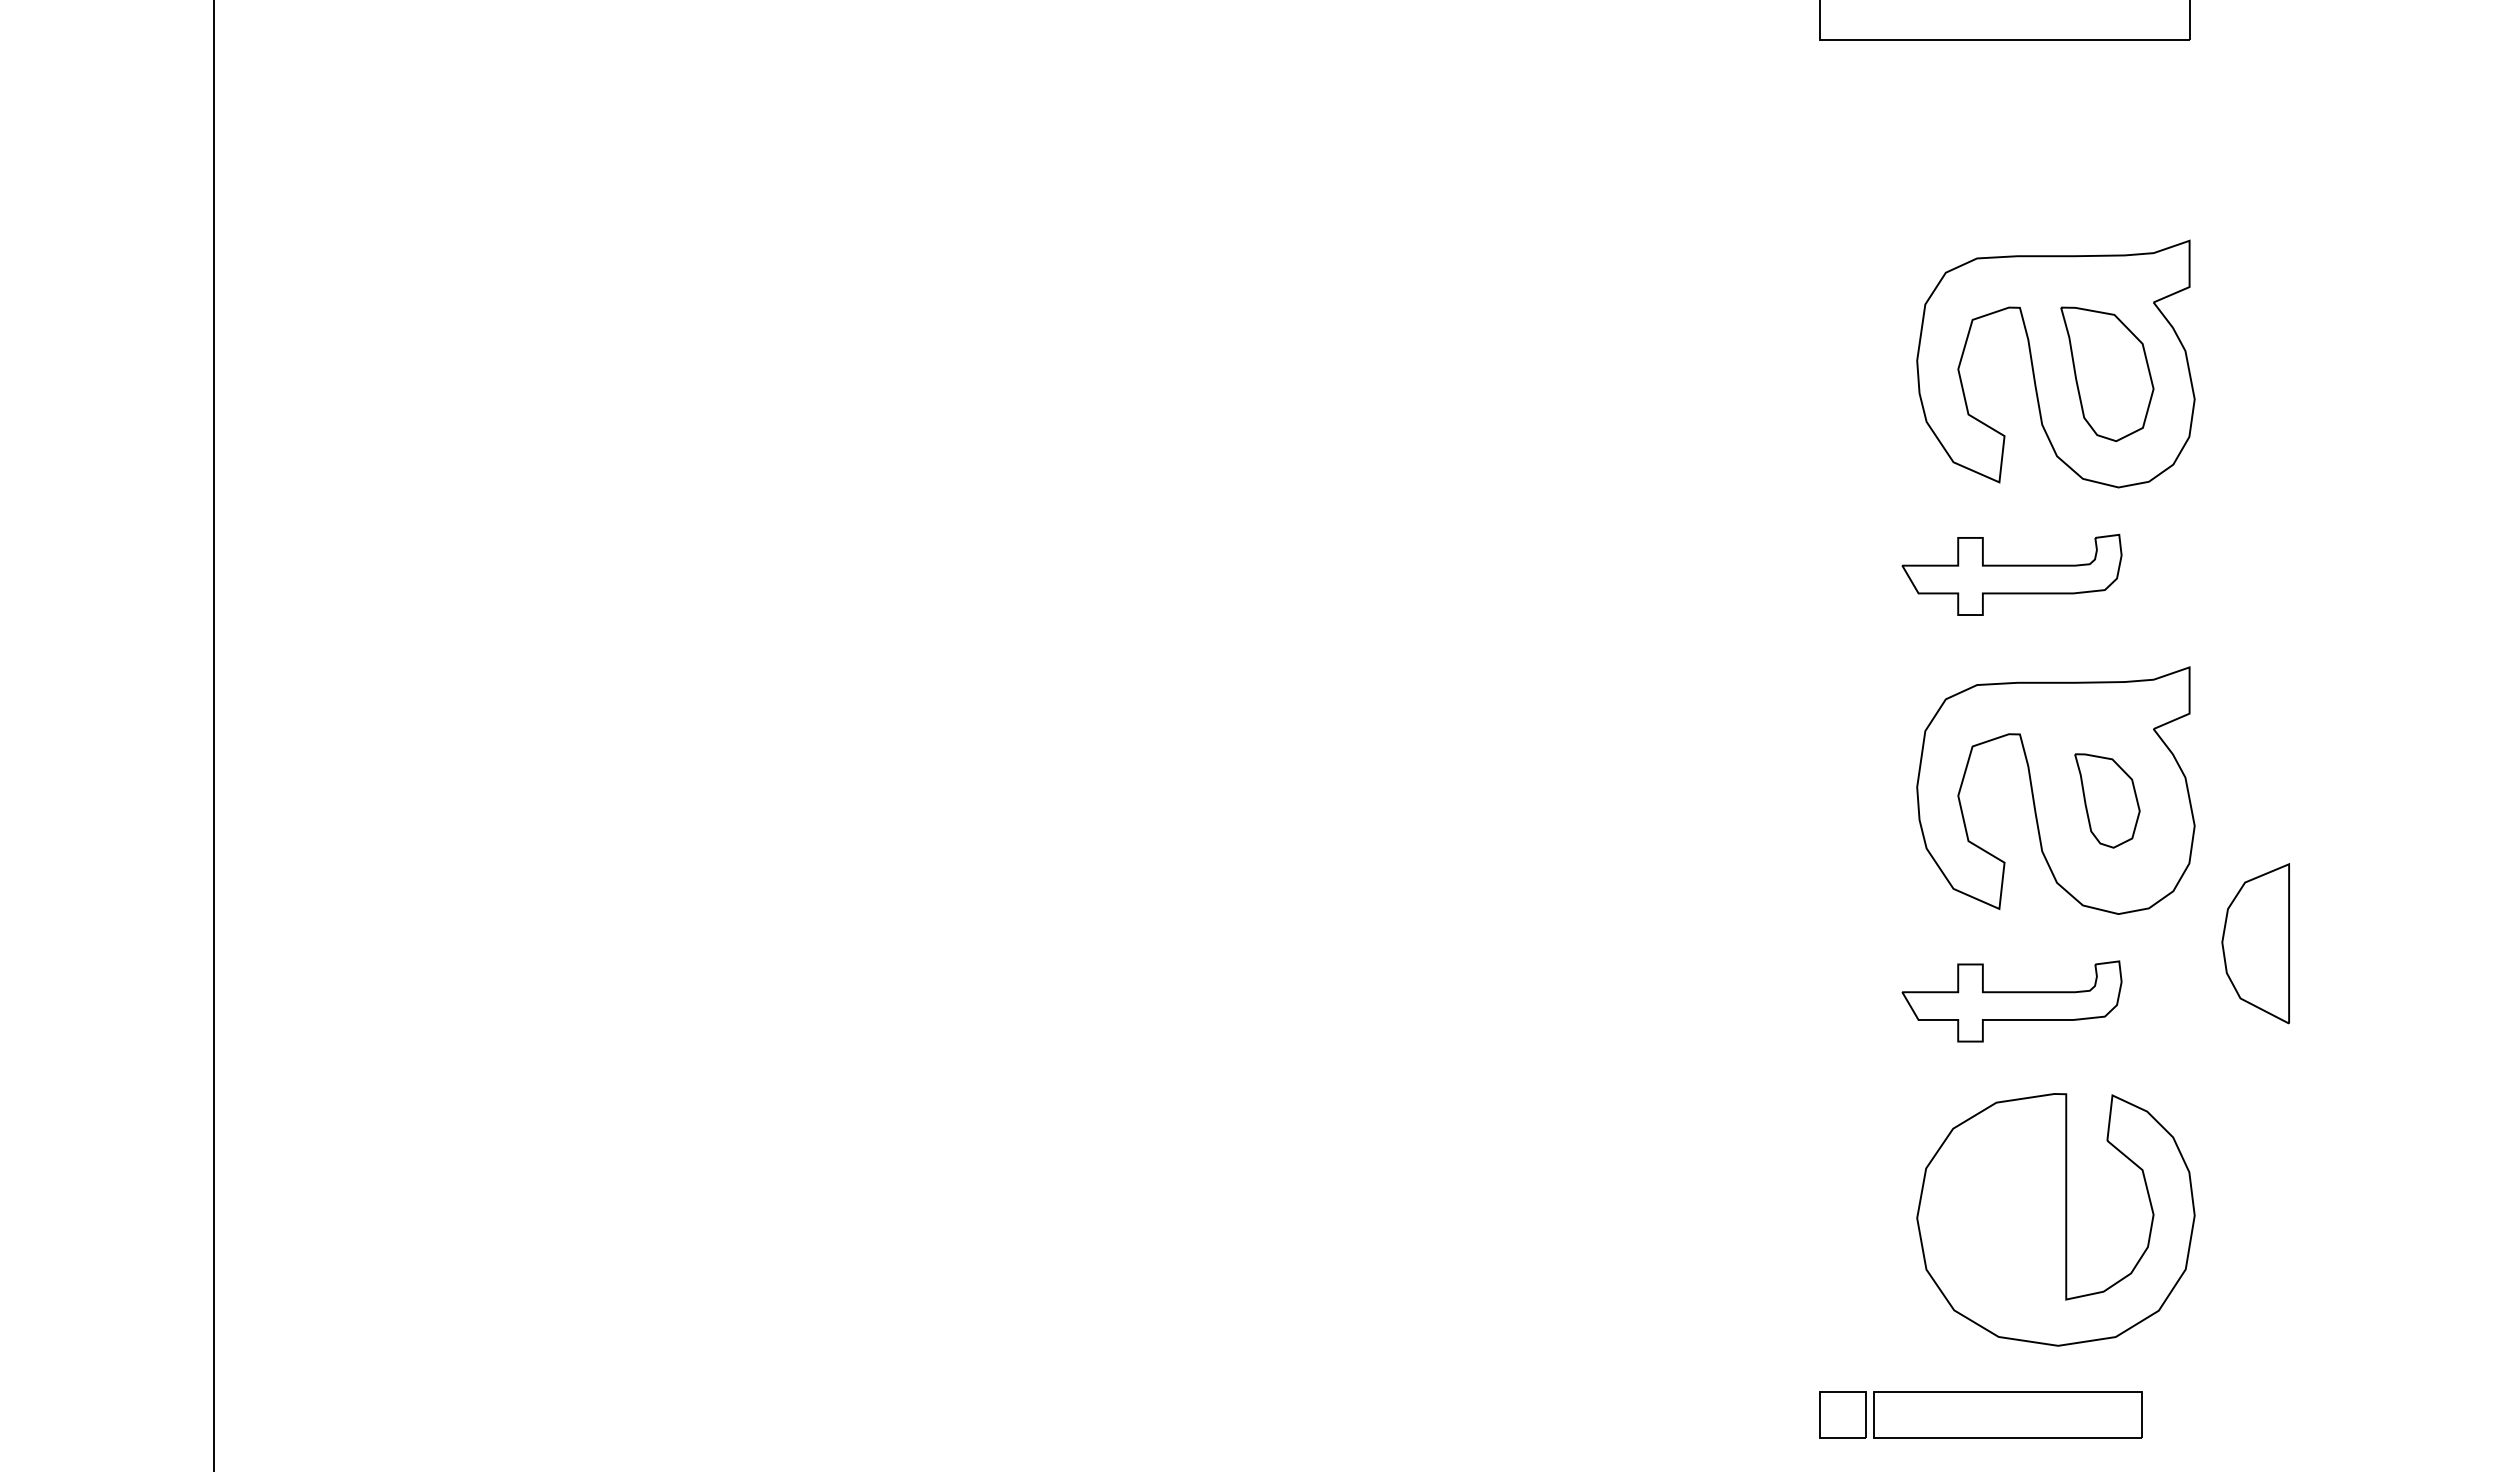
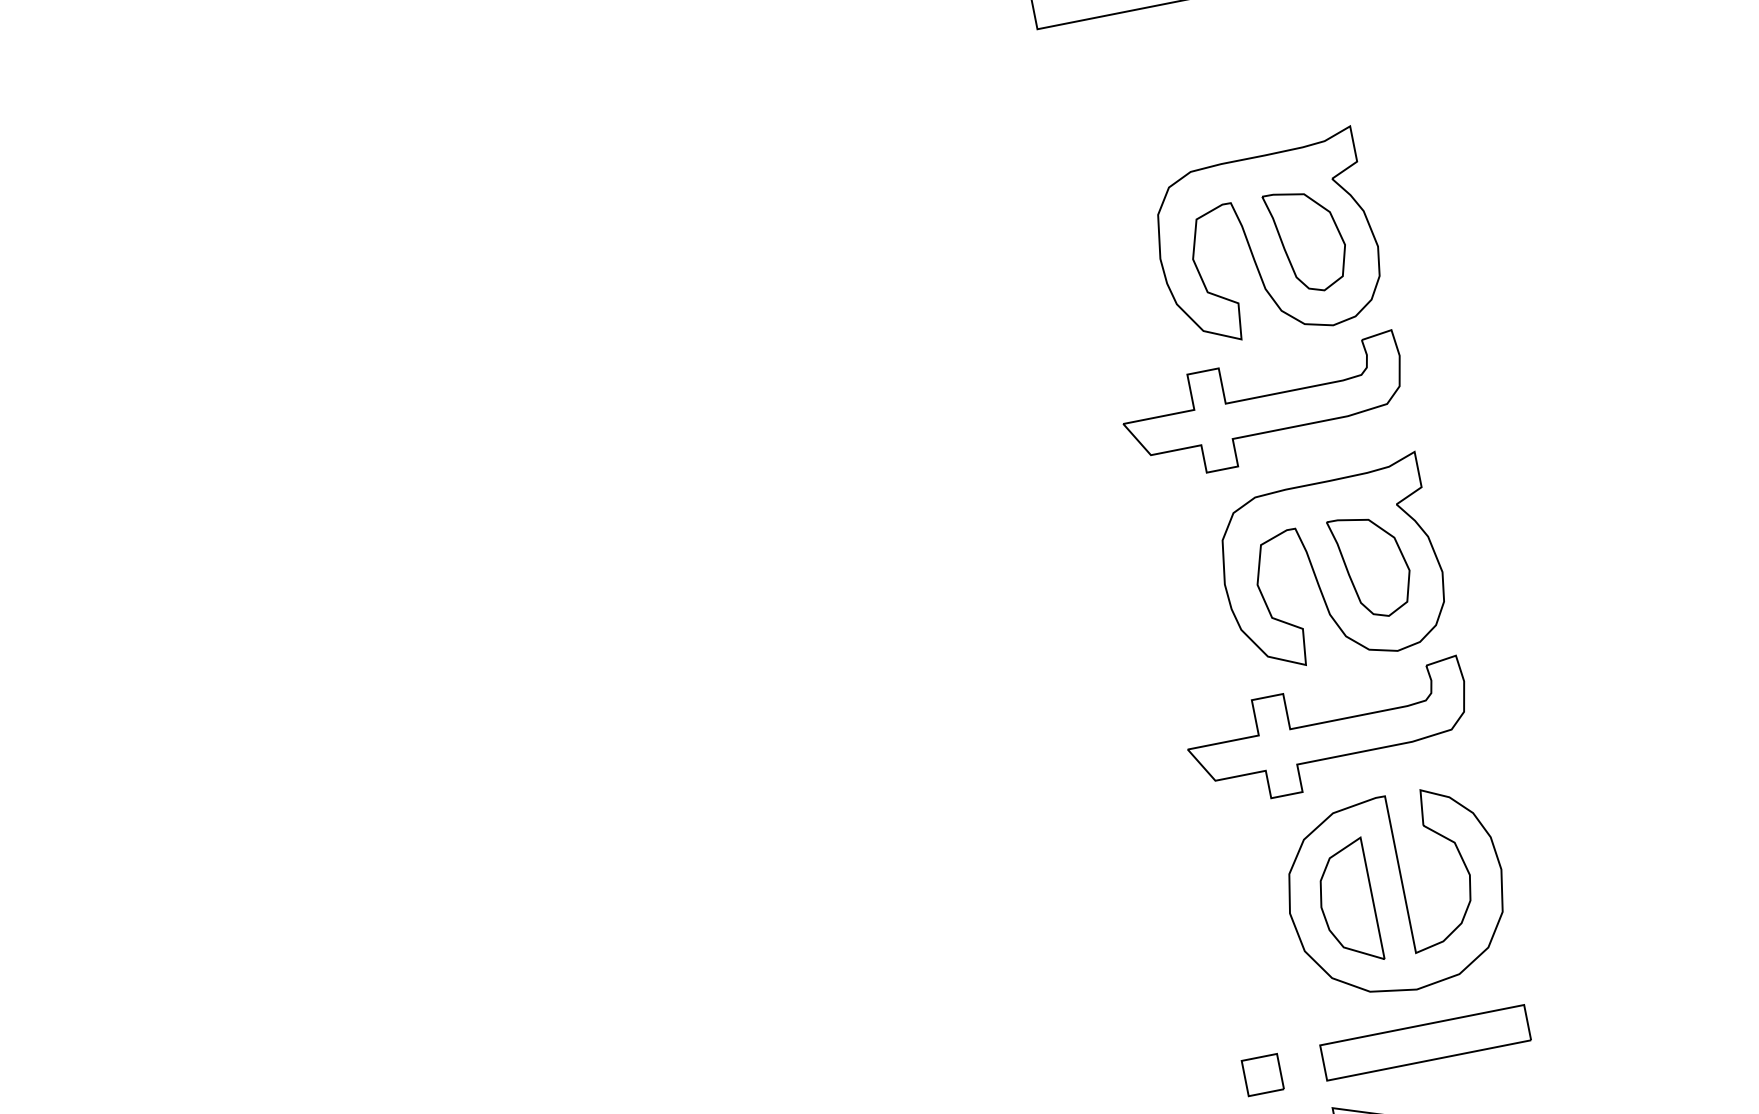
part: (2011, 574) -> (1264, 407), size x1.67
part: (2107, 800) -> (1372, 565), size x1.43
part: (2255, 943) -> (1346, 903), moved
part: (2011, 1001) -> (1329, 733), size x1.67
part: (2007, 1414) -> (1425, 1042), moved

